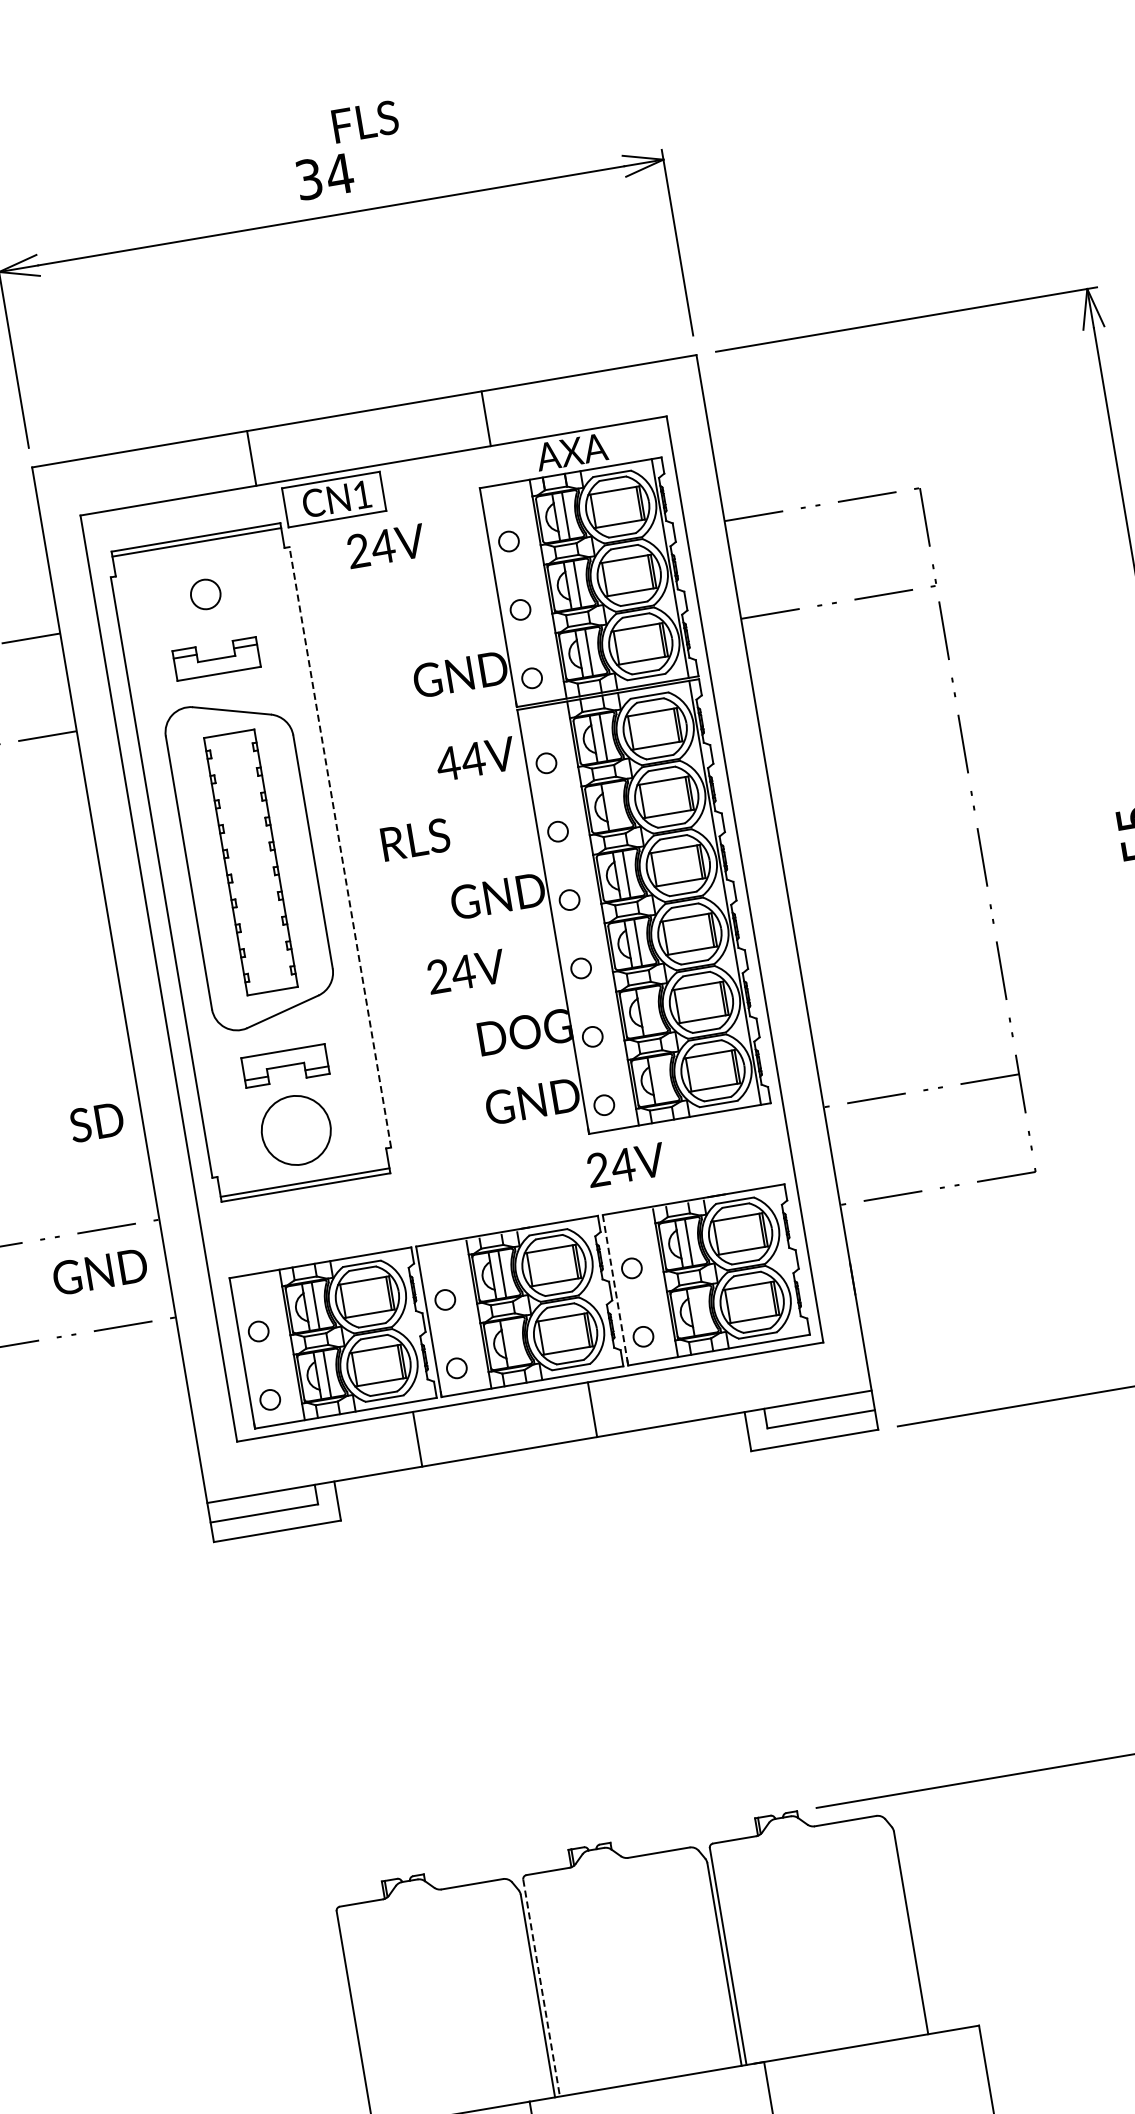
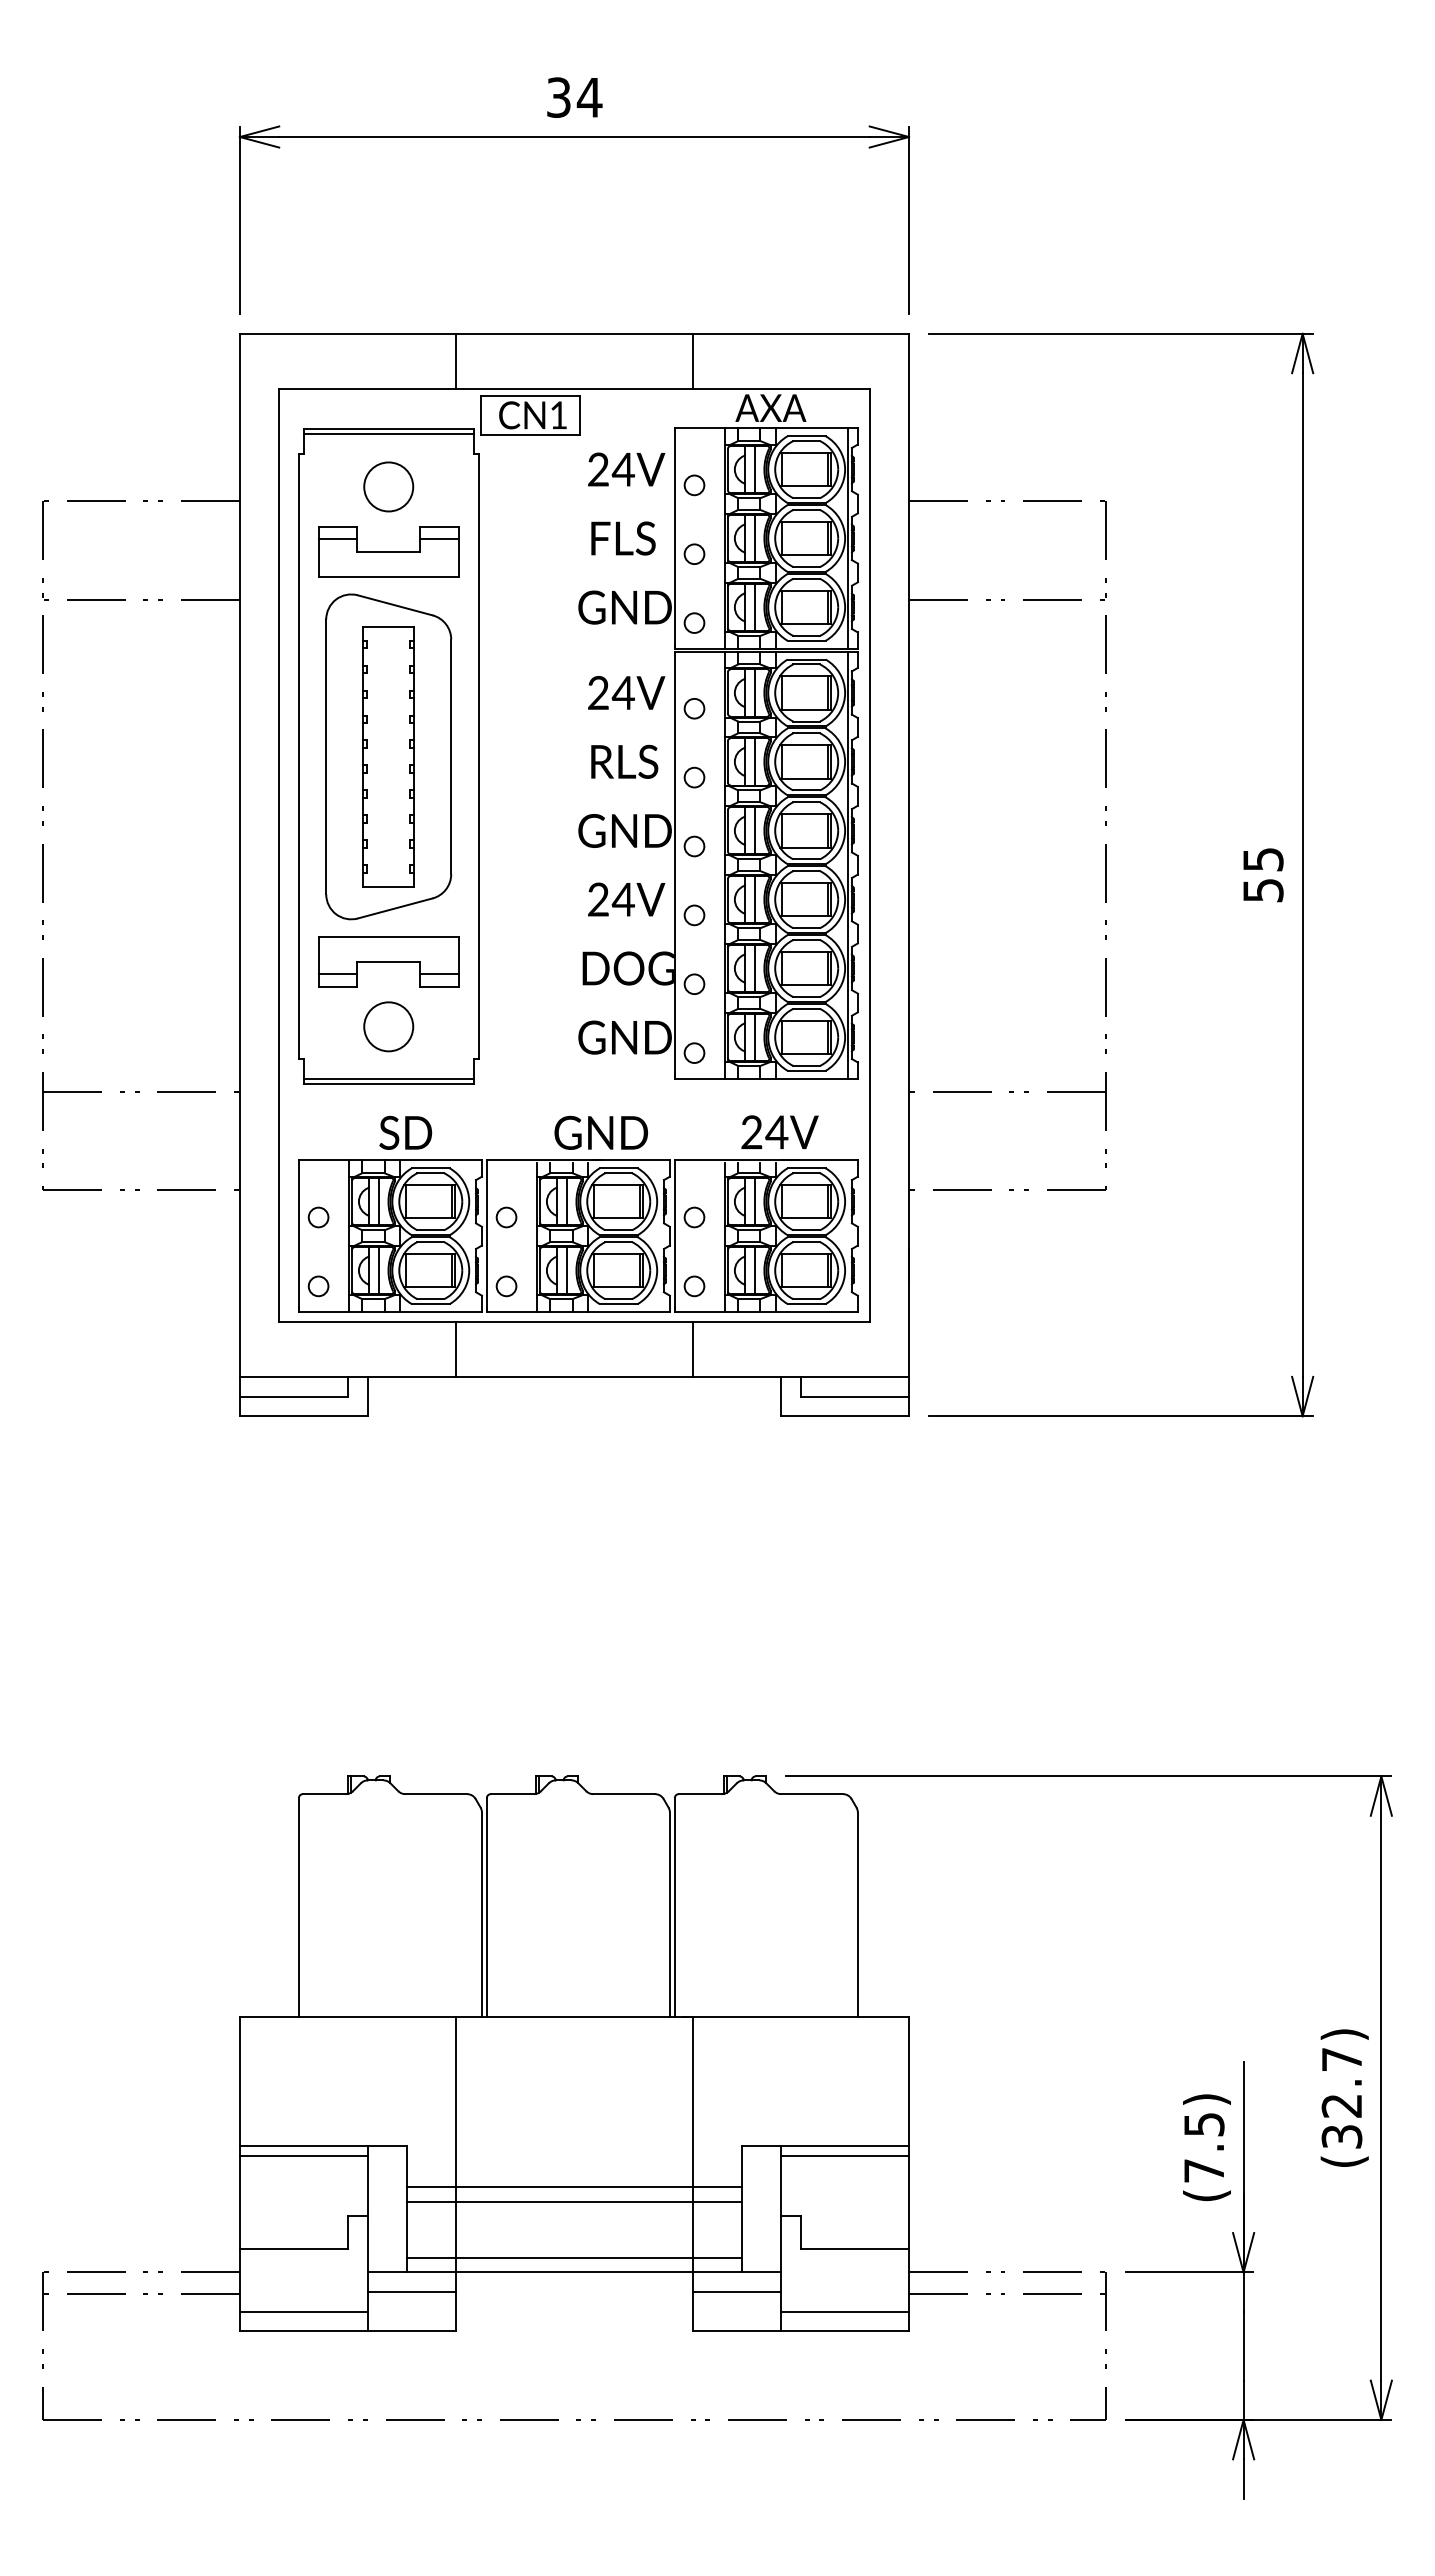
text: (365, 121) -> (623, 538), moved
text: (386, 546) -> (626, 469), moved
circle: (205, 594) -> (388, 486), size x1.67
part: (216, 658) -> (388, 551), size x1.67
text: (447, 763) -> (597, 692), 44V -> 24V
line: (614, 805) -> (754, 761), added
text: (415, 839) -> (624, 761), moved
line: (340, 846) -> (478, 756), dashed -> solid
text: (466, 971) -> (626, 899), moved
line: (649, 1011) -> (754, 968), added
part: (285, 1065) -> (388, 961), size x1.67
line: (661, 1079) -> (754, 1037), added
text: (96, 1122) -> (405, 1132), moved
circle: (296, 1130) -> (388, 1026), size x0.71
text: (625, 1164) -> (779, 1131), moved
text: (99, 1271) -> (600, 1132), moved
line: (615, 1290) -> (674, 1236), dashed -> solid
line: (700, 1310) -> (754, 1270), added
line: (513, 1342) -> (566, 1270), added
line: (592, 1408) -> (692, 1348), moved
line: (541, 1988) -> (486, 1907), dashed -> solid

